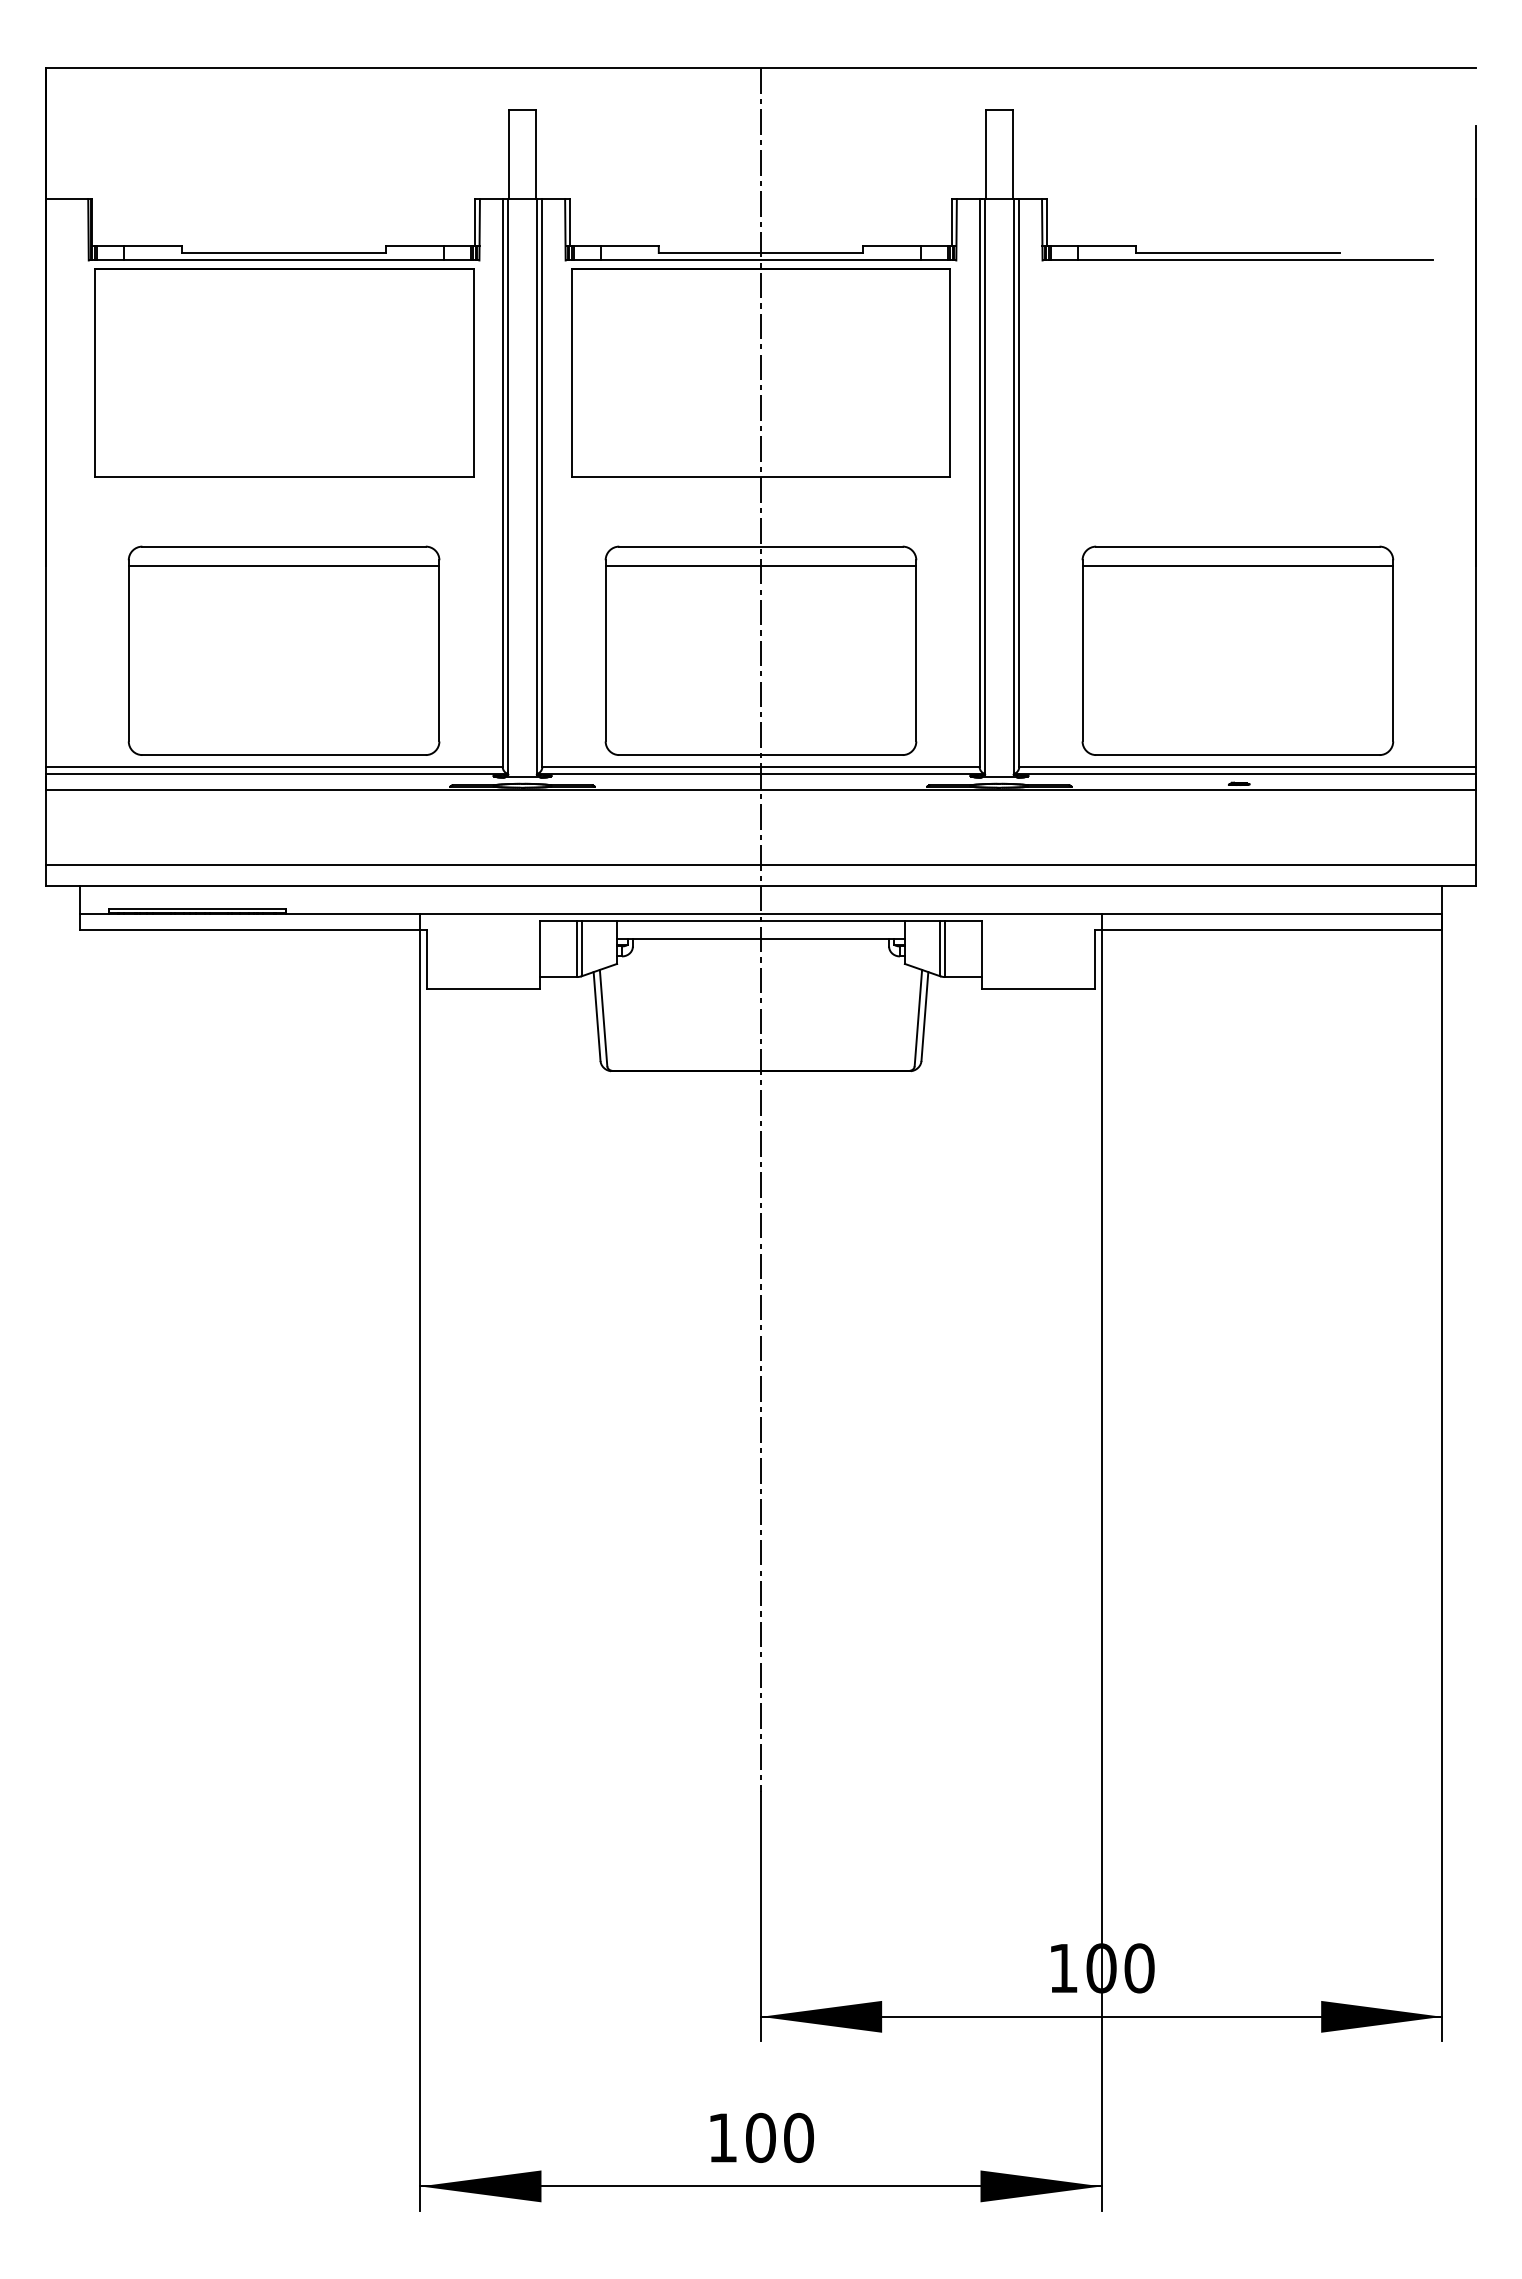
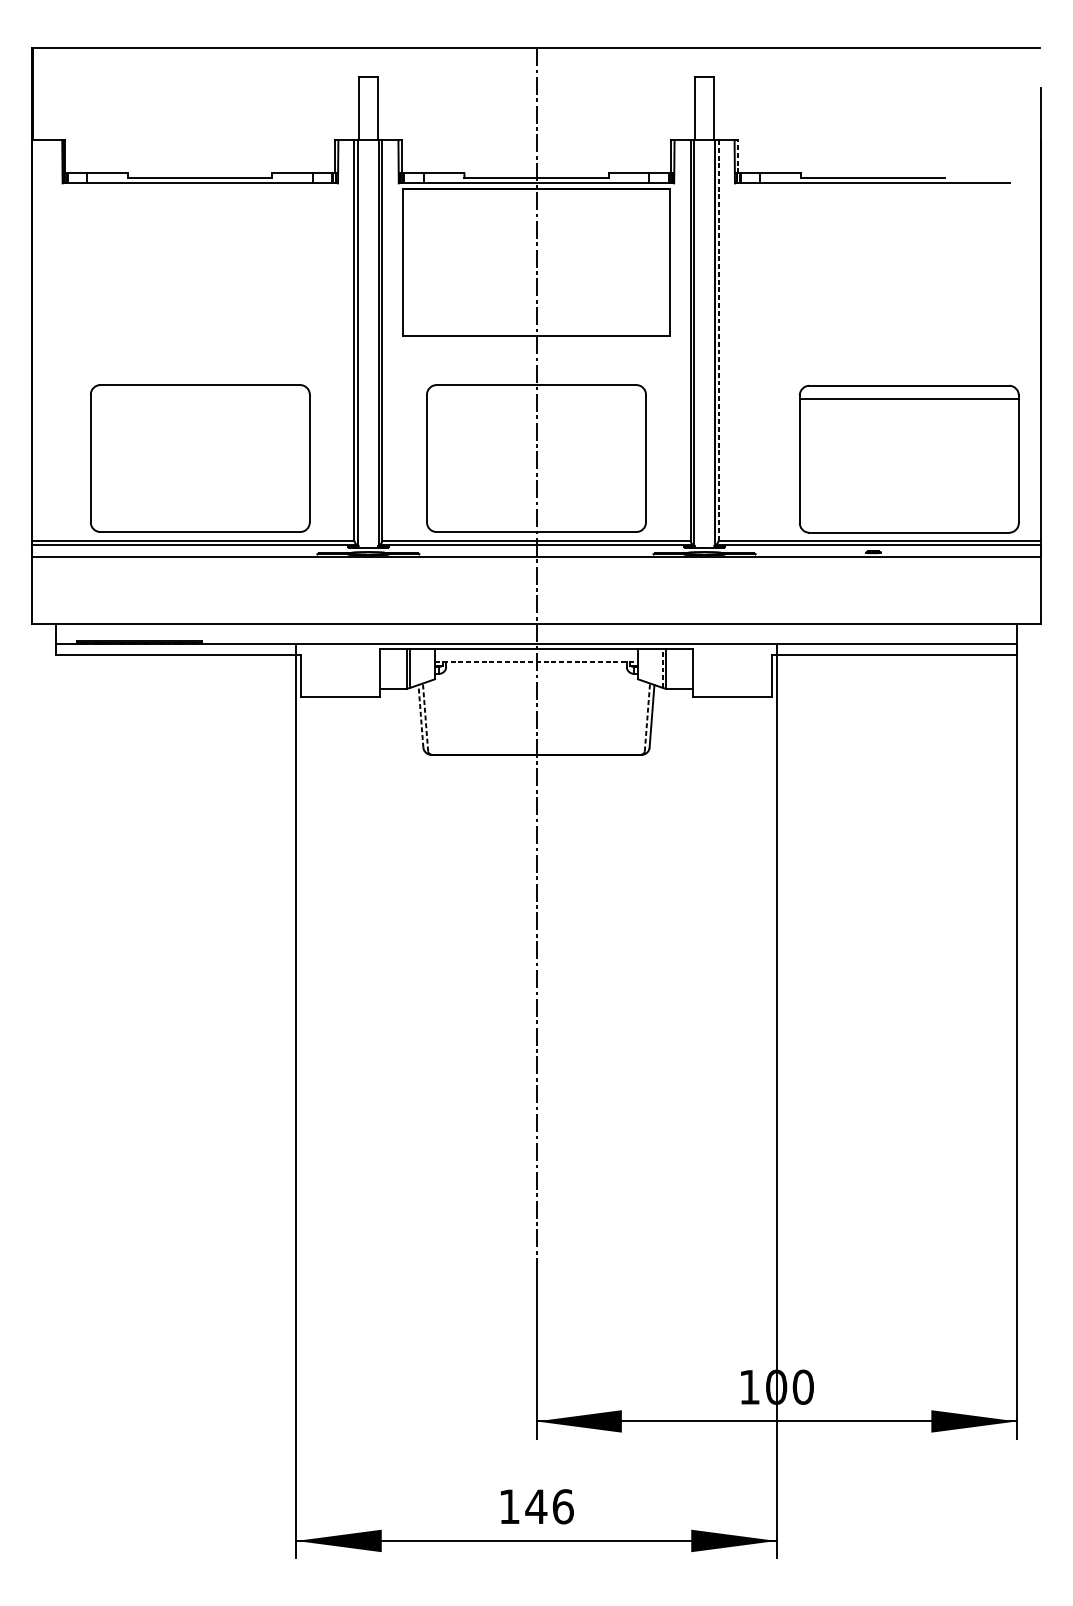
line: (1047, 222) -> (738, 156), solid -> dashed
part: (284, 372) -> (200, 262), removed
line: (1019, 482) -> (718, 339), solid -> dashed
line: (283, 565) -> (199, 398), removed
line: (760, 565) -> (536, 398), removed
part: (1237, 650) -> (909, 459), moved
line: (760, 865) -> (536, 609), removed
line: (761, 939) -> (536, 662), solid -> dashed
line: (940, 948) -> (663, 668), solid -> dashed
line: (597, 1016) -> (421, 716), solid -> dashed
line: (603, 1017) -> (425, 717), solid -> dashed
line: (918, 1017) -> (647, 717), solid -> dashed
text: (779, 2137) -> (549, 1506), 100 -> 146

